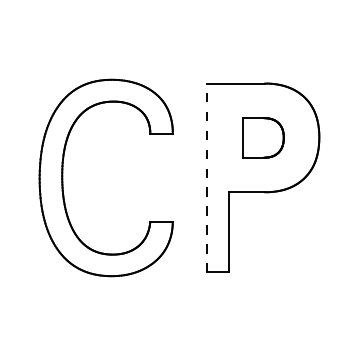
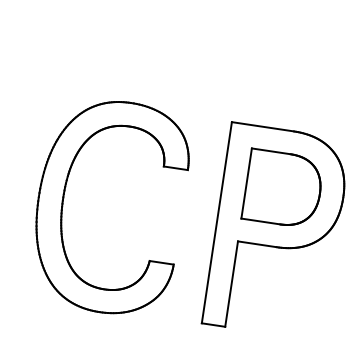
part: (263, 137) -> (283, 188), size x1.67
line: (206, 177) -> (216, 222), dashed -> solid

